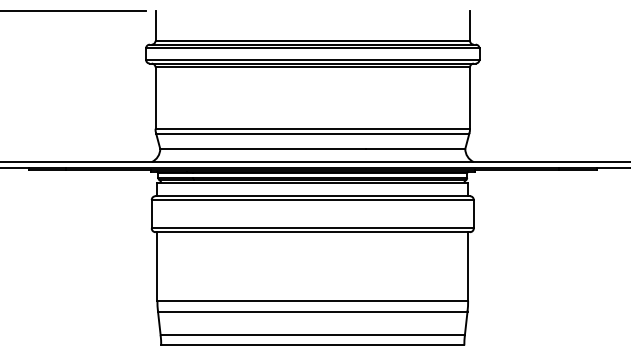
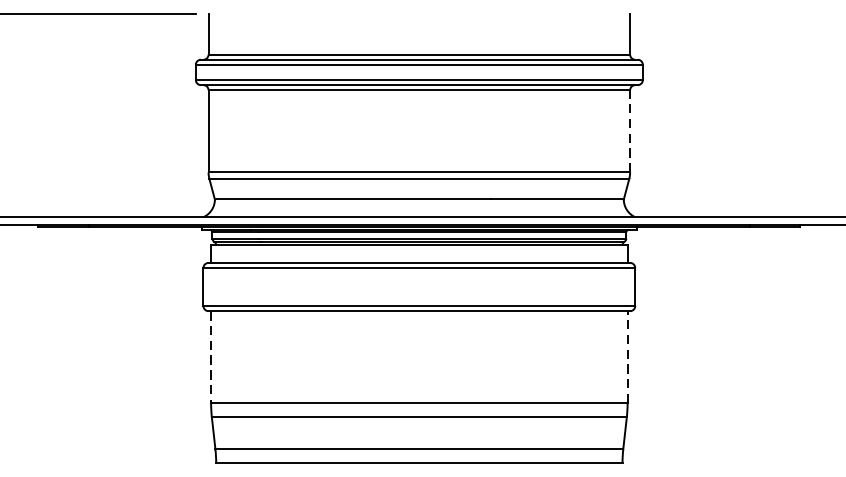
line: (470, 98) -> (630, 131), solid -> dashed
line: (468, 266) -> (628, 357), solid -> dashed
line: (157, 267) -> (211, 358), solid -> dashed

